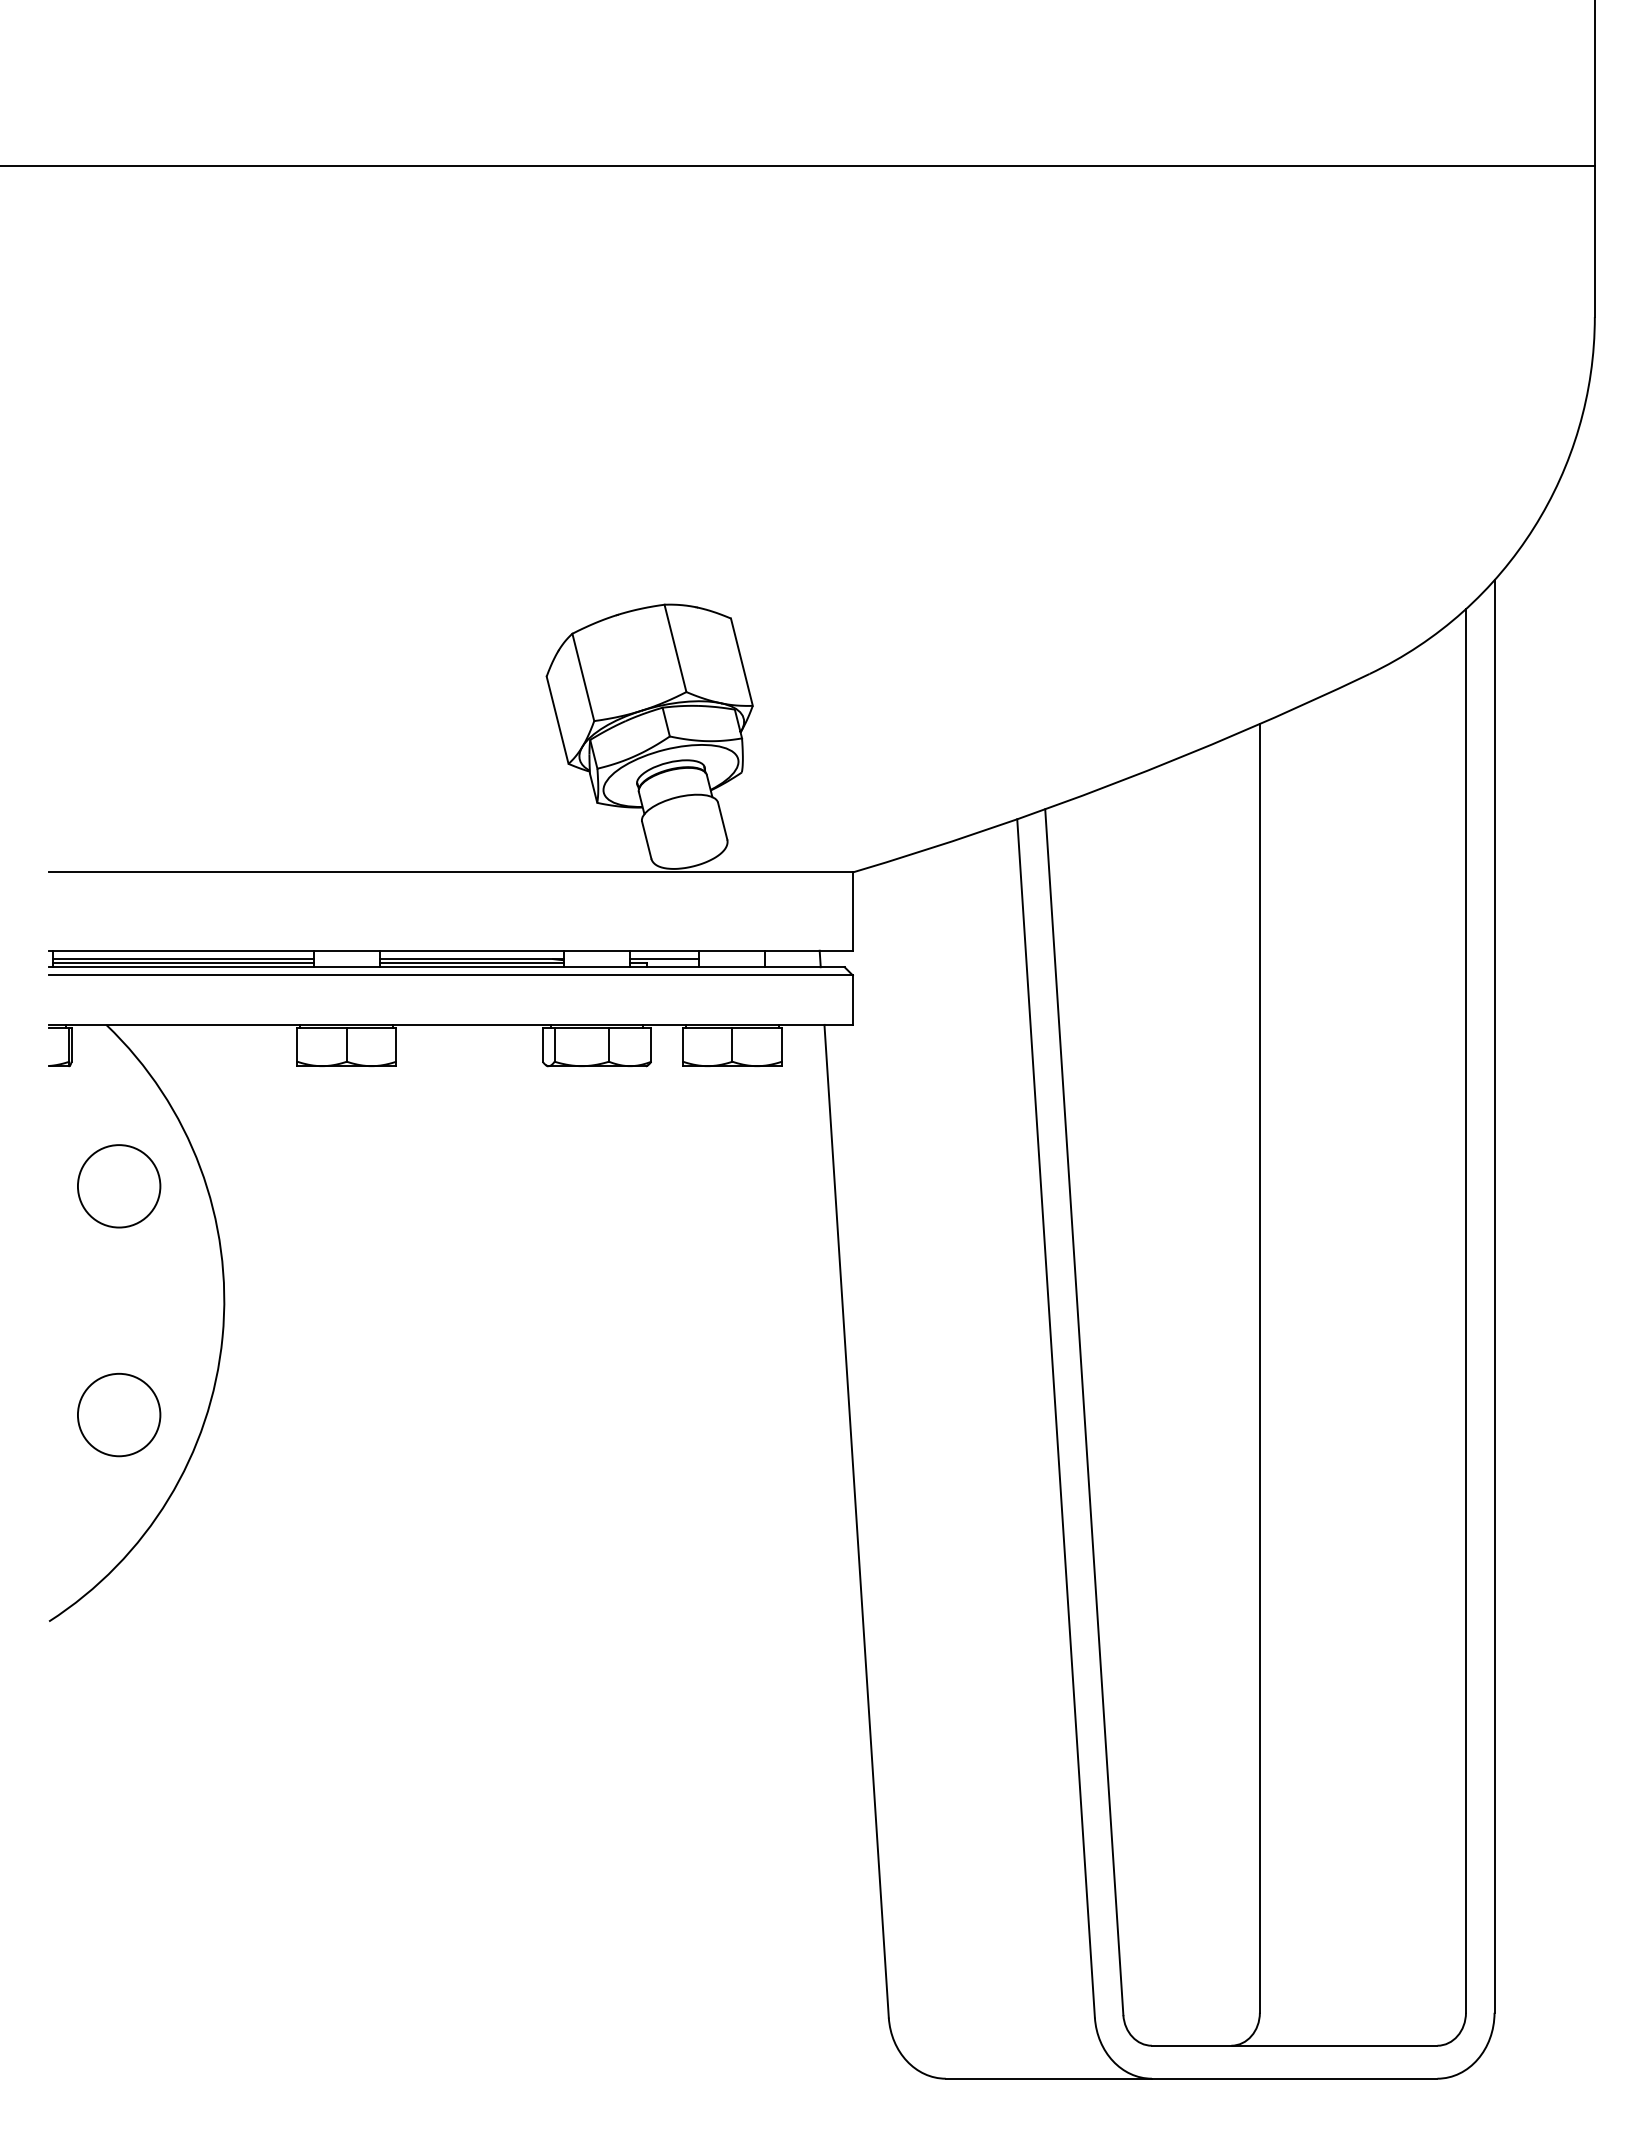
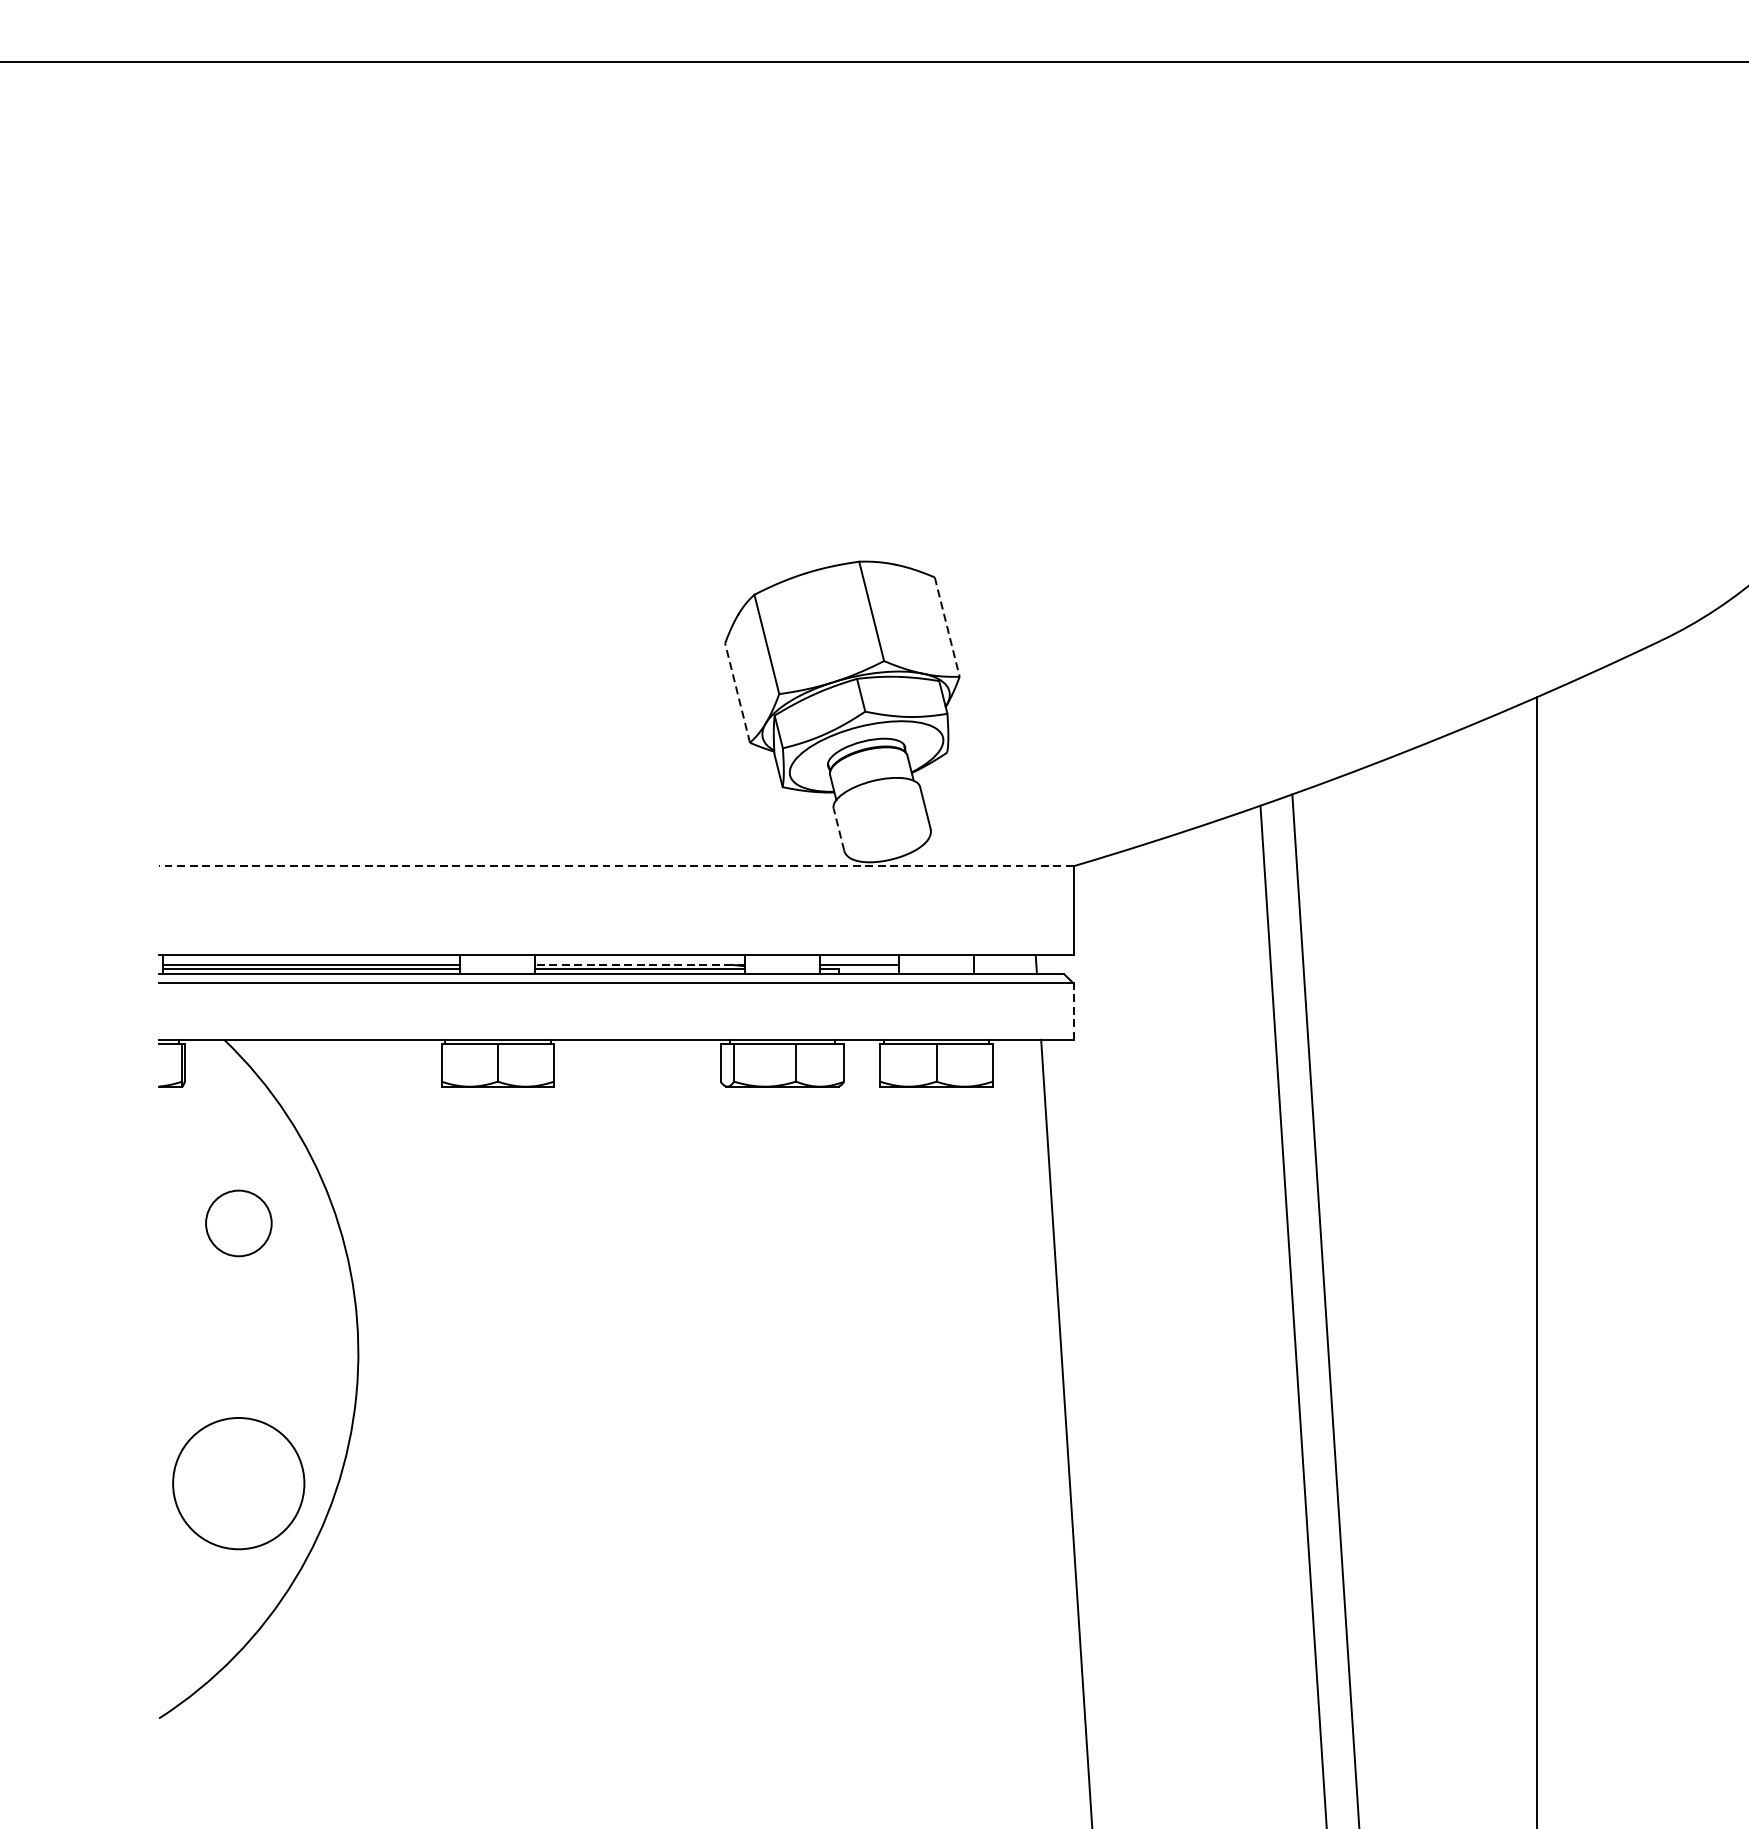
line: (741, 662) -> (946, 627), solid -> dashed
line: (557, 720) -> (737, 693), solid -> dashed
line: (646, 840) -> (838, 829), solid -> dashed
line: (451, 872) -> (616, 866), solid -> dashed
line: (471, 958) -> (639, 964), solid -> dashed
line: (852, 1000) -> (1073, 1011), solid -> dashed
circle: (119, 1186) -> (239, 1223), size x0.7
circle: (118, 1414) -> (238, 1482), size x1.4

